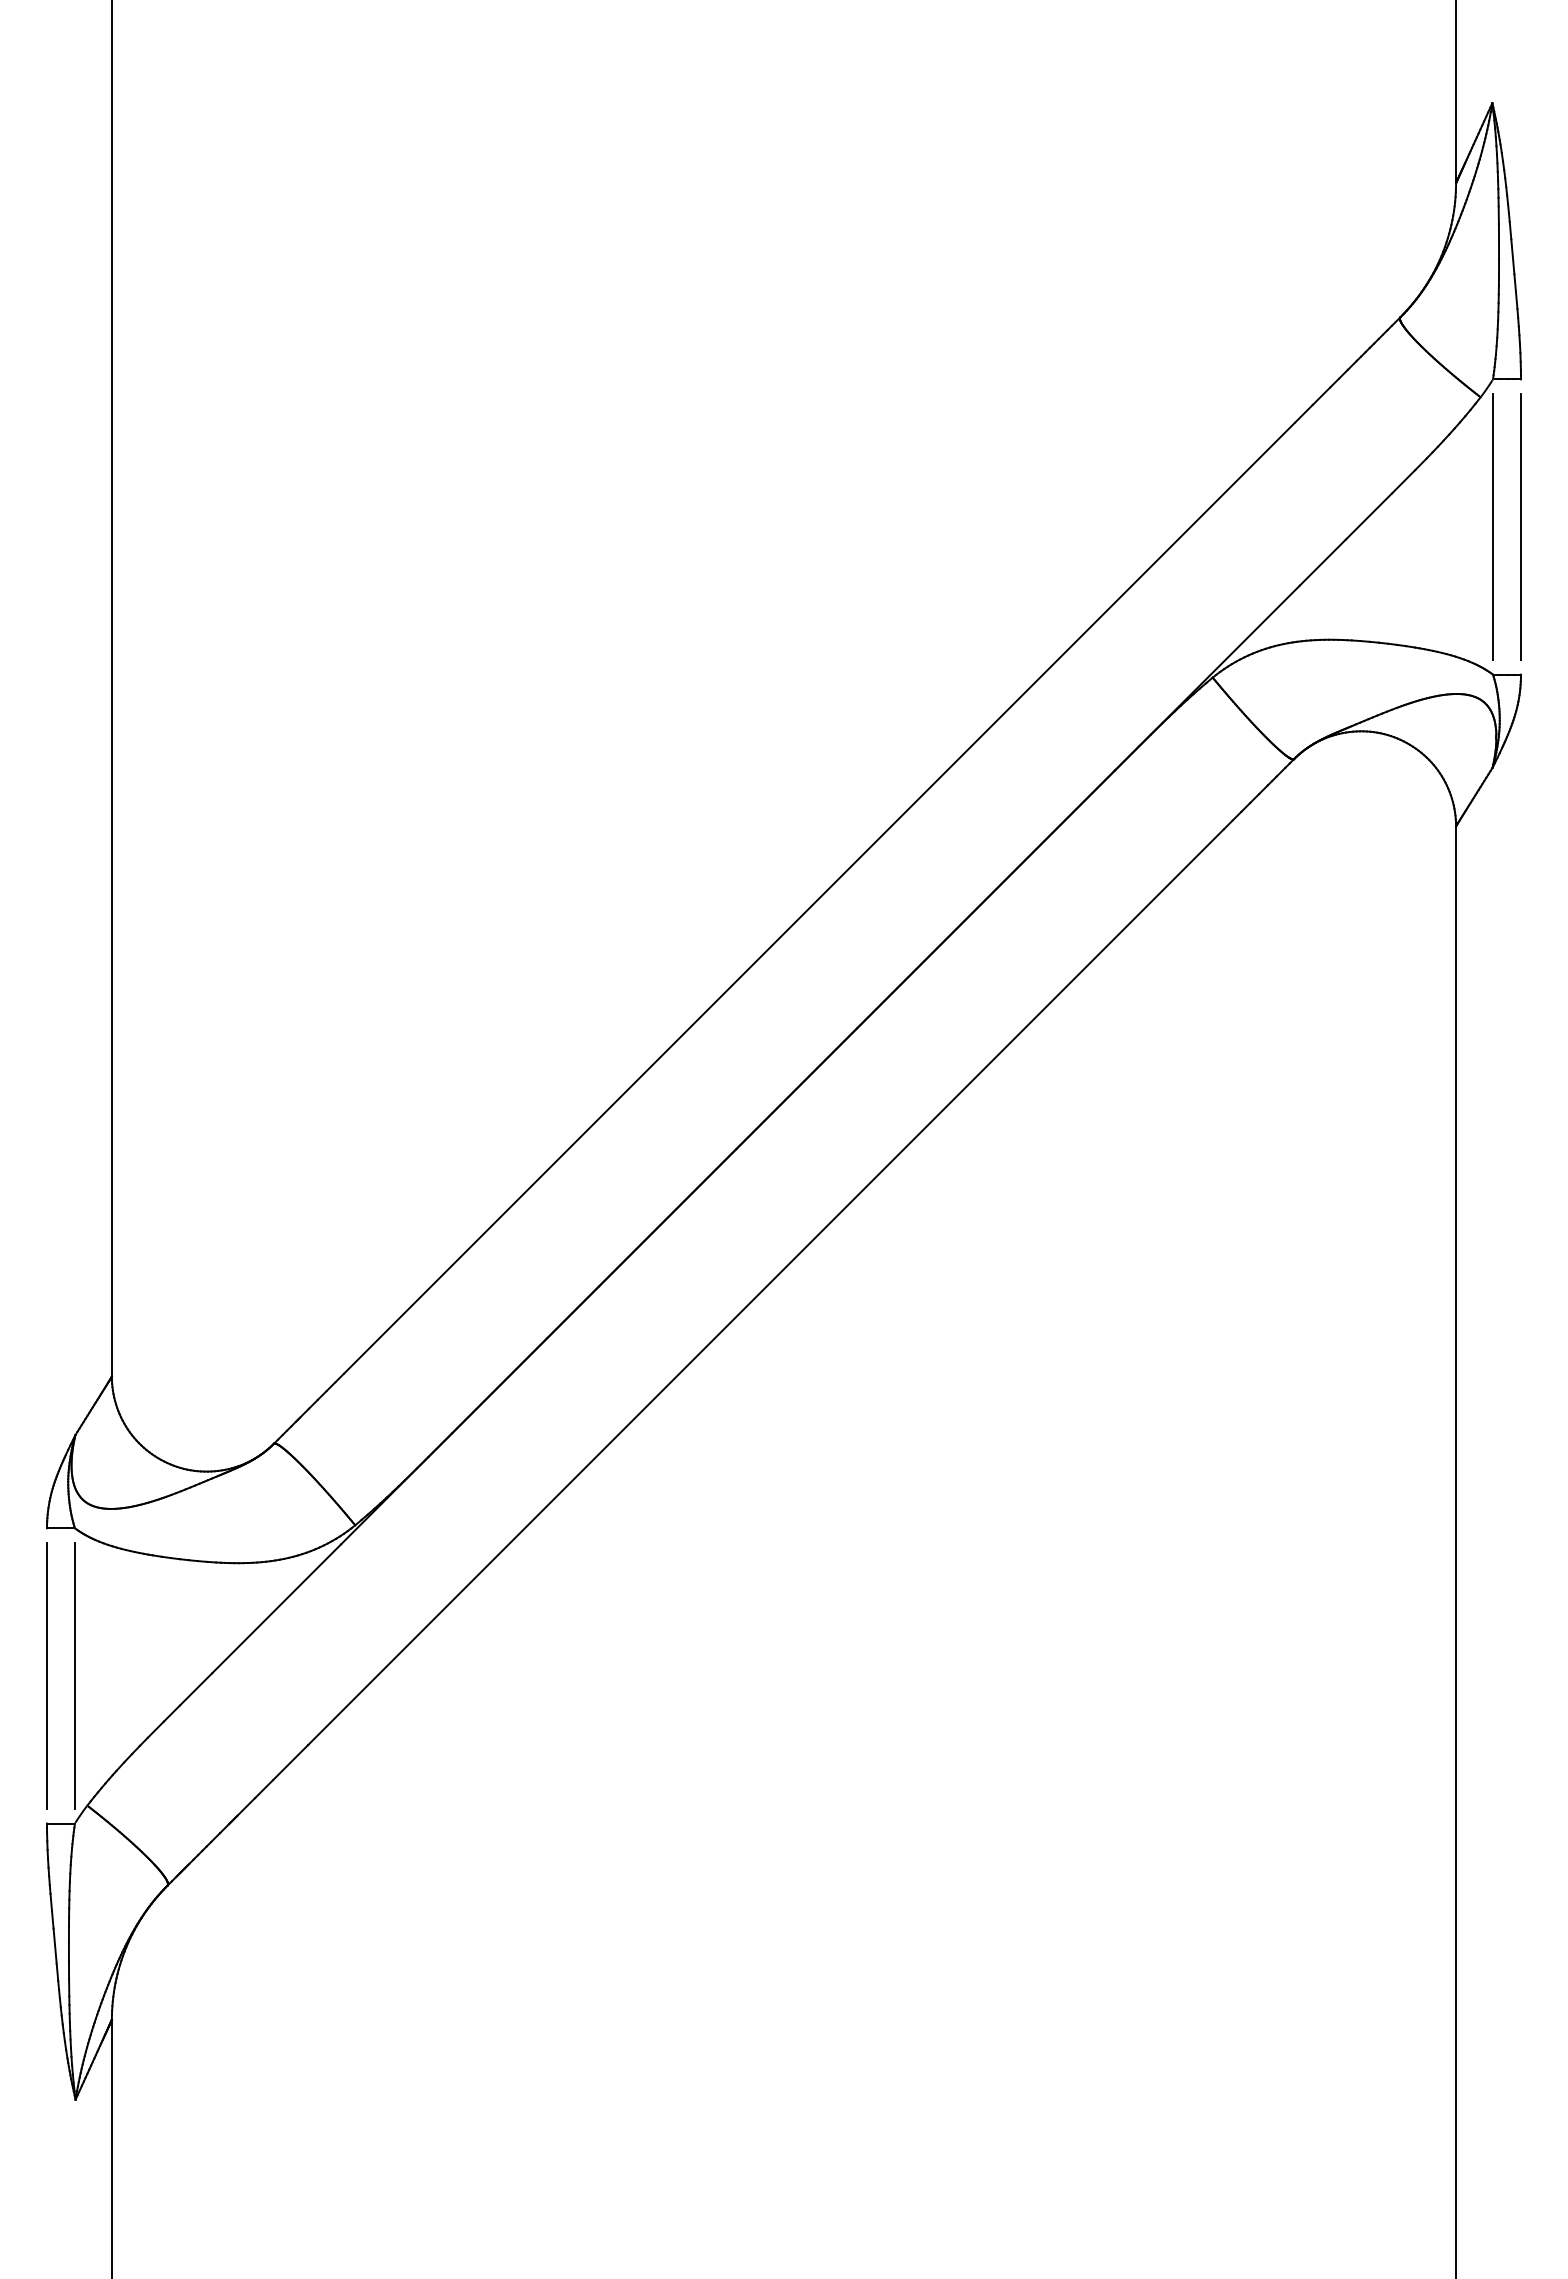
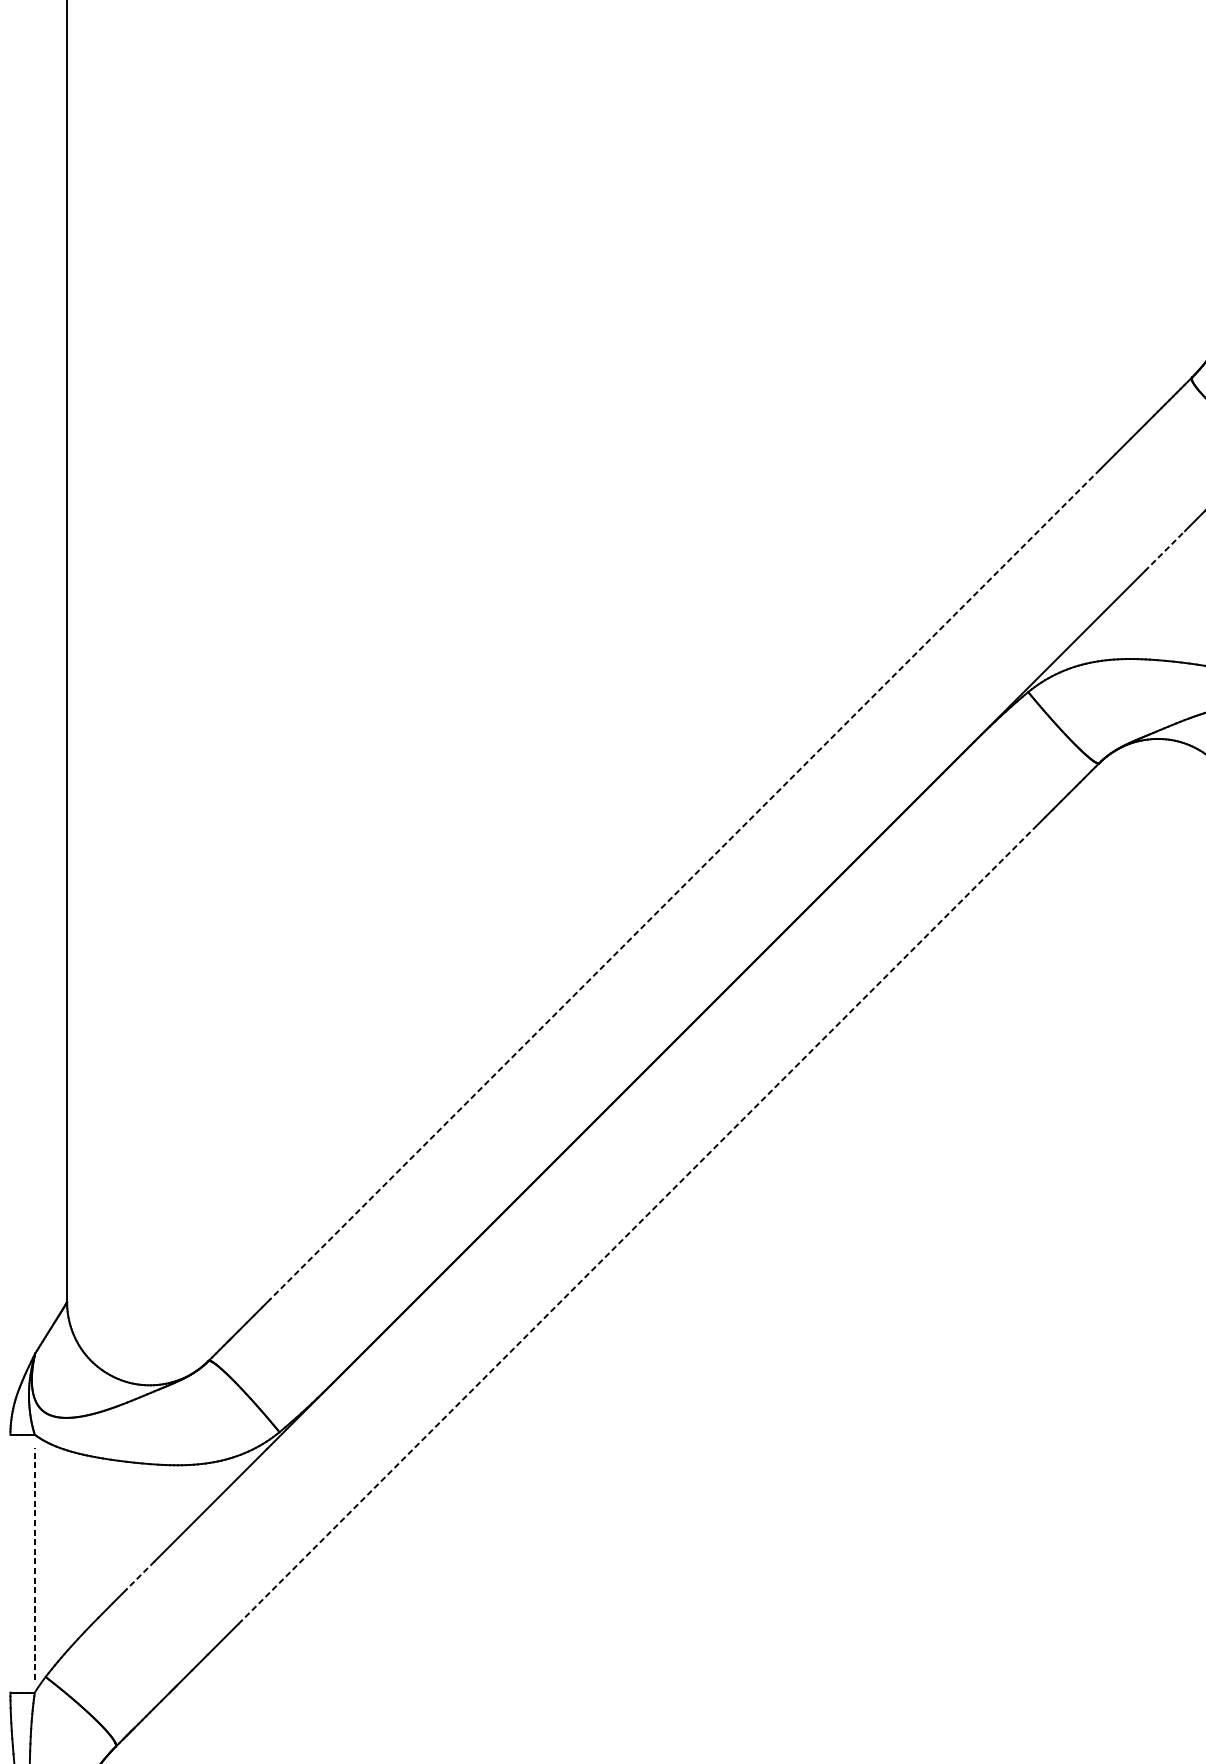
line: (1369, 516) -> (1165, 551), solid -> dashed
line: (819, 898) -> (684, 884), solid -> dashed
line: (765, 1287) -> (637, 1224), solid -> dashed
line: (47, 1675) -> (10, 1563), removed
line: (74, 1675) -> (34, 1563), solid -> dashed
line: (196, 1689) -> (140, 1575), solid -> dashed

